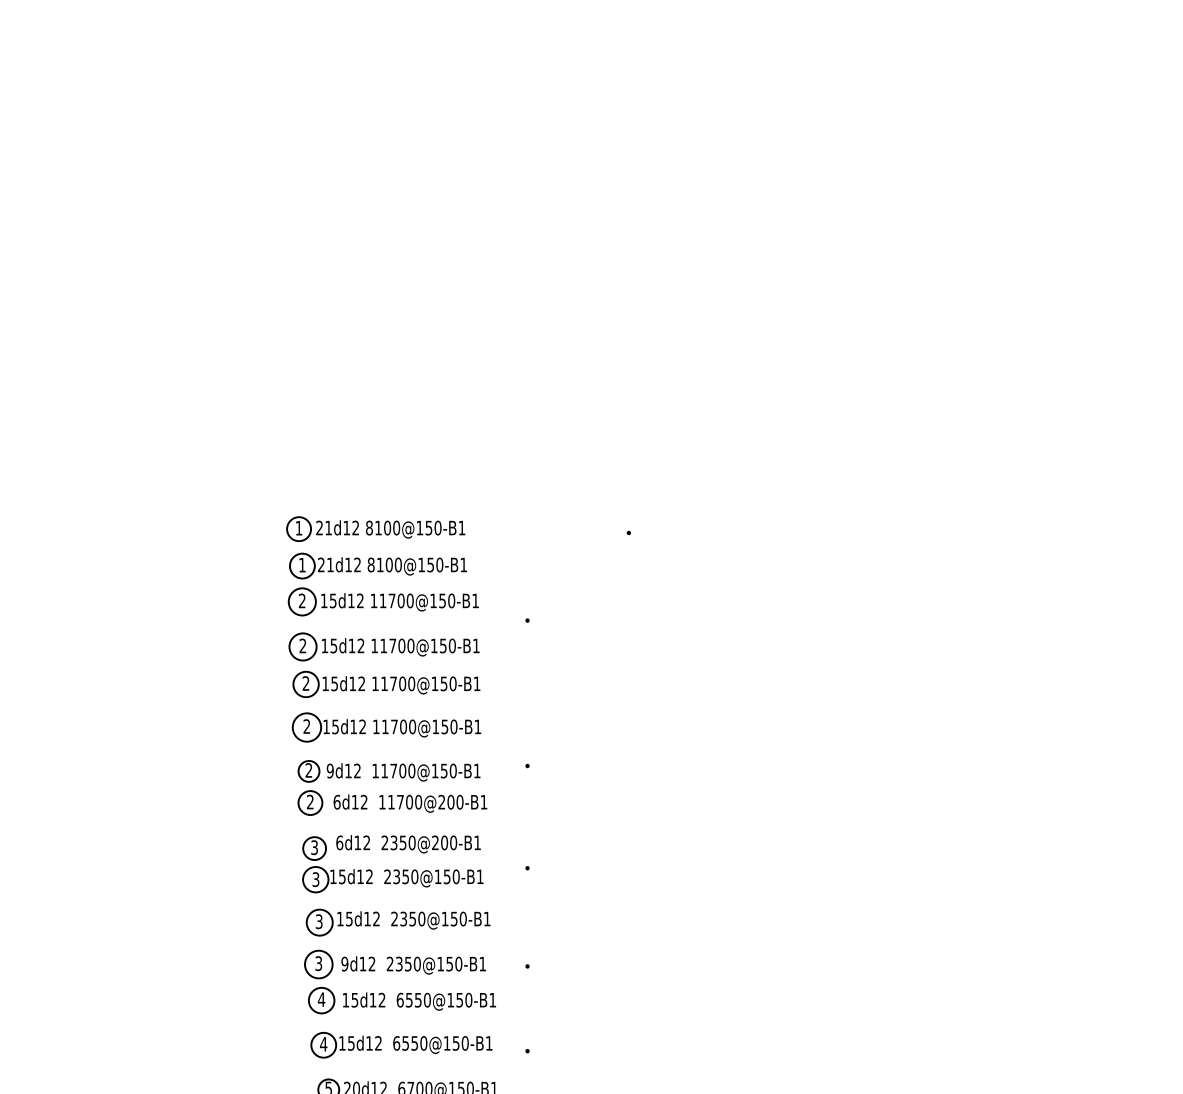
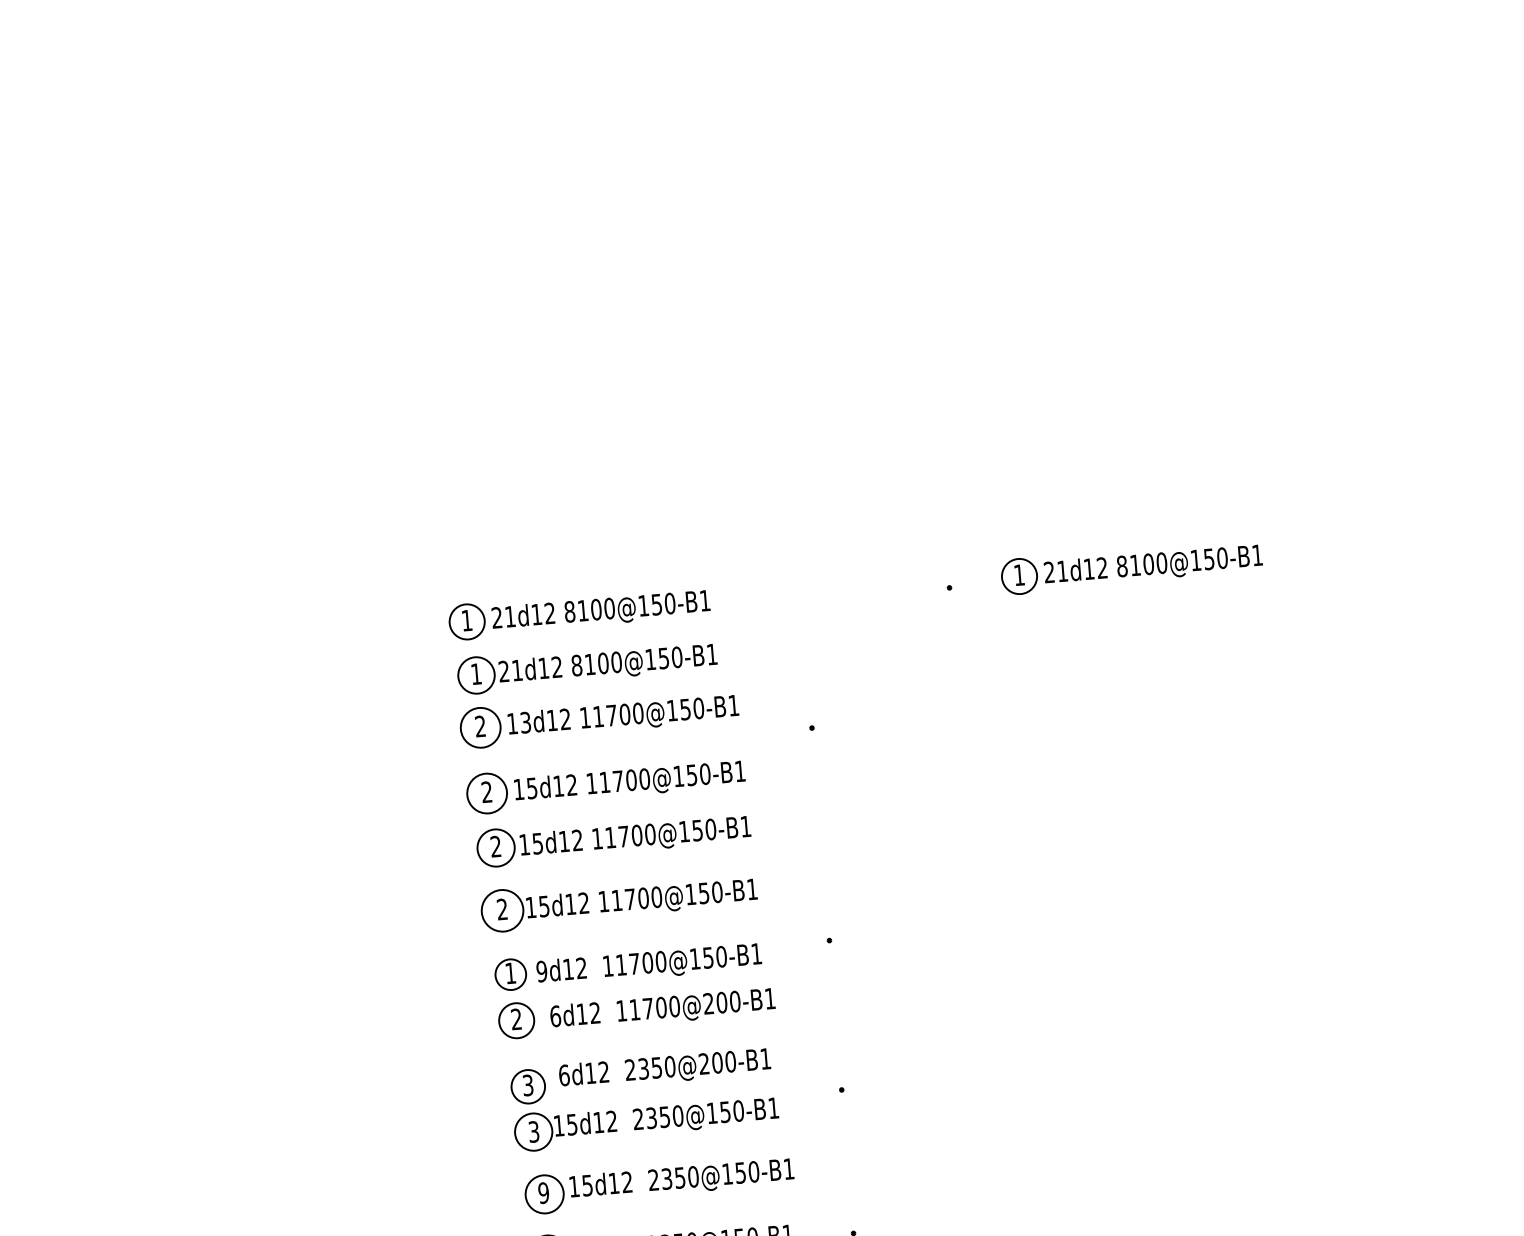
part: (753, 528) -> (1131, 566), added
text: (333, 600) -> (526, 722), 15d12 -> 13d12
text: (308, 770) -> (509, 973), 2 -> 1
text: (318, 921) -> (542, 1192), 3 -> 9

